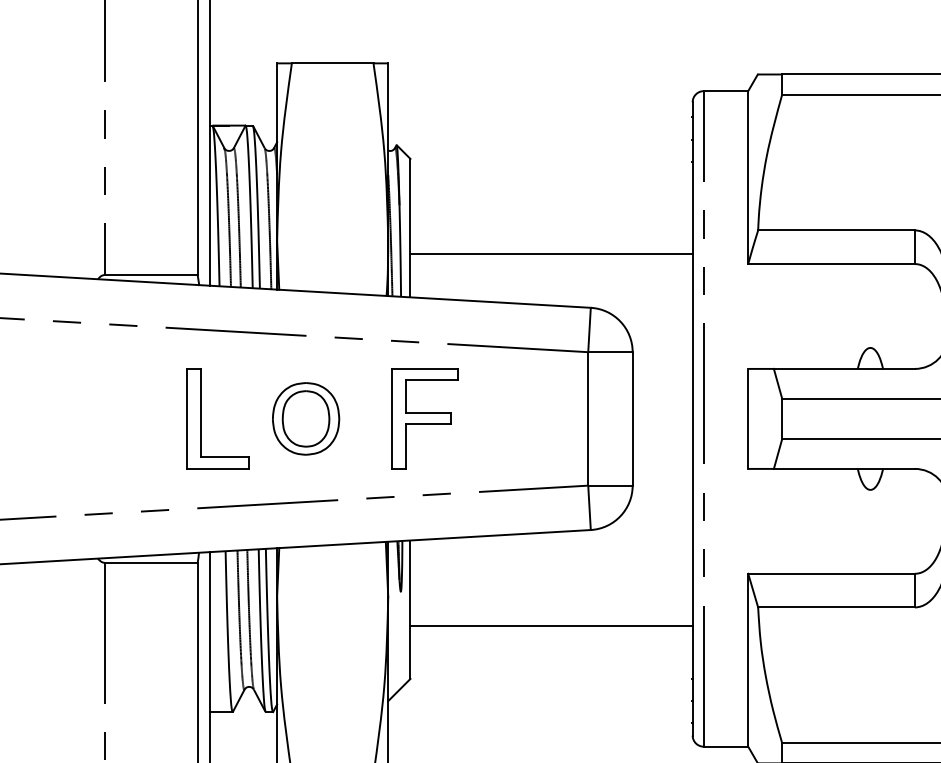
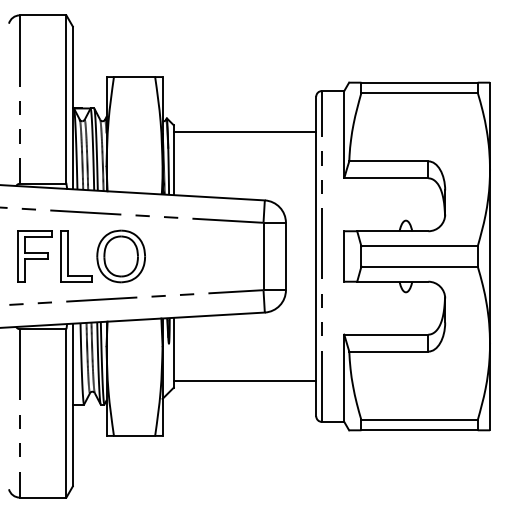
line: (550, 254) -> (244, 132), moved
part: (304, 418) -> (120, 256), size x1.43
part: (423, 418) -> (34, 256), moved
line: (550, 625) -> (244, 380), moved

